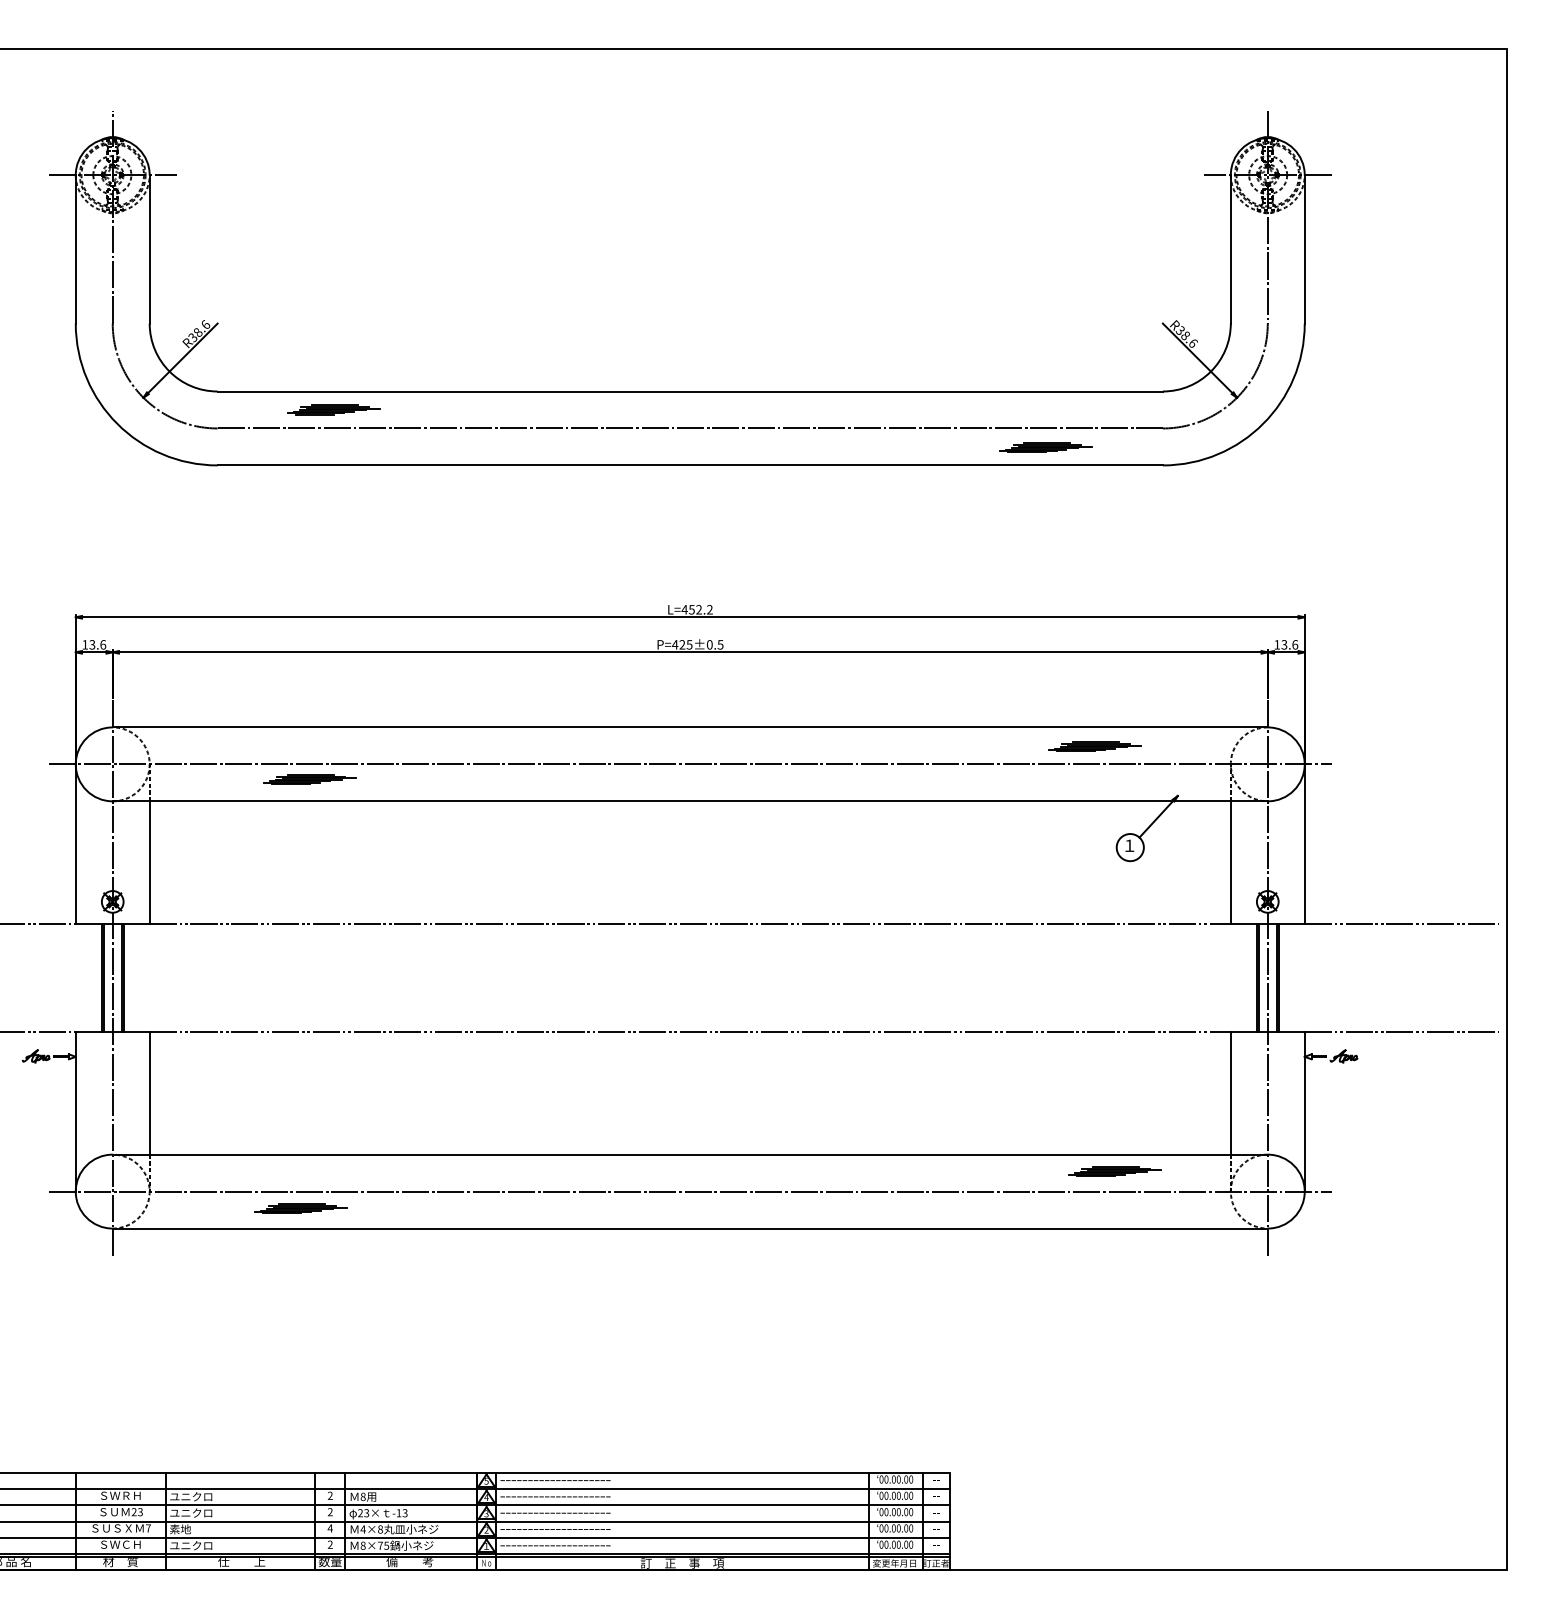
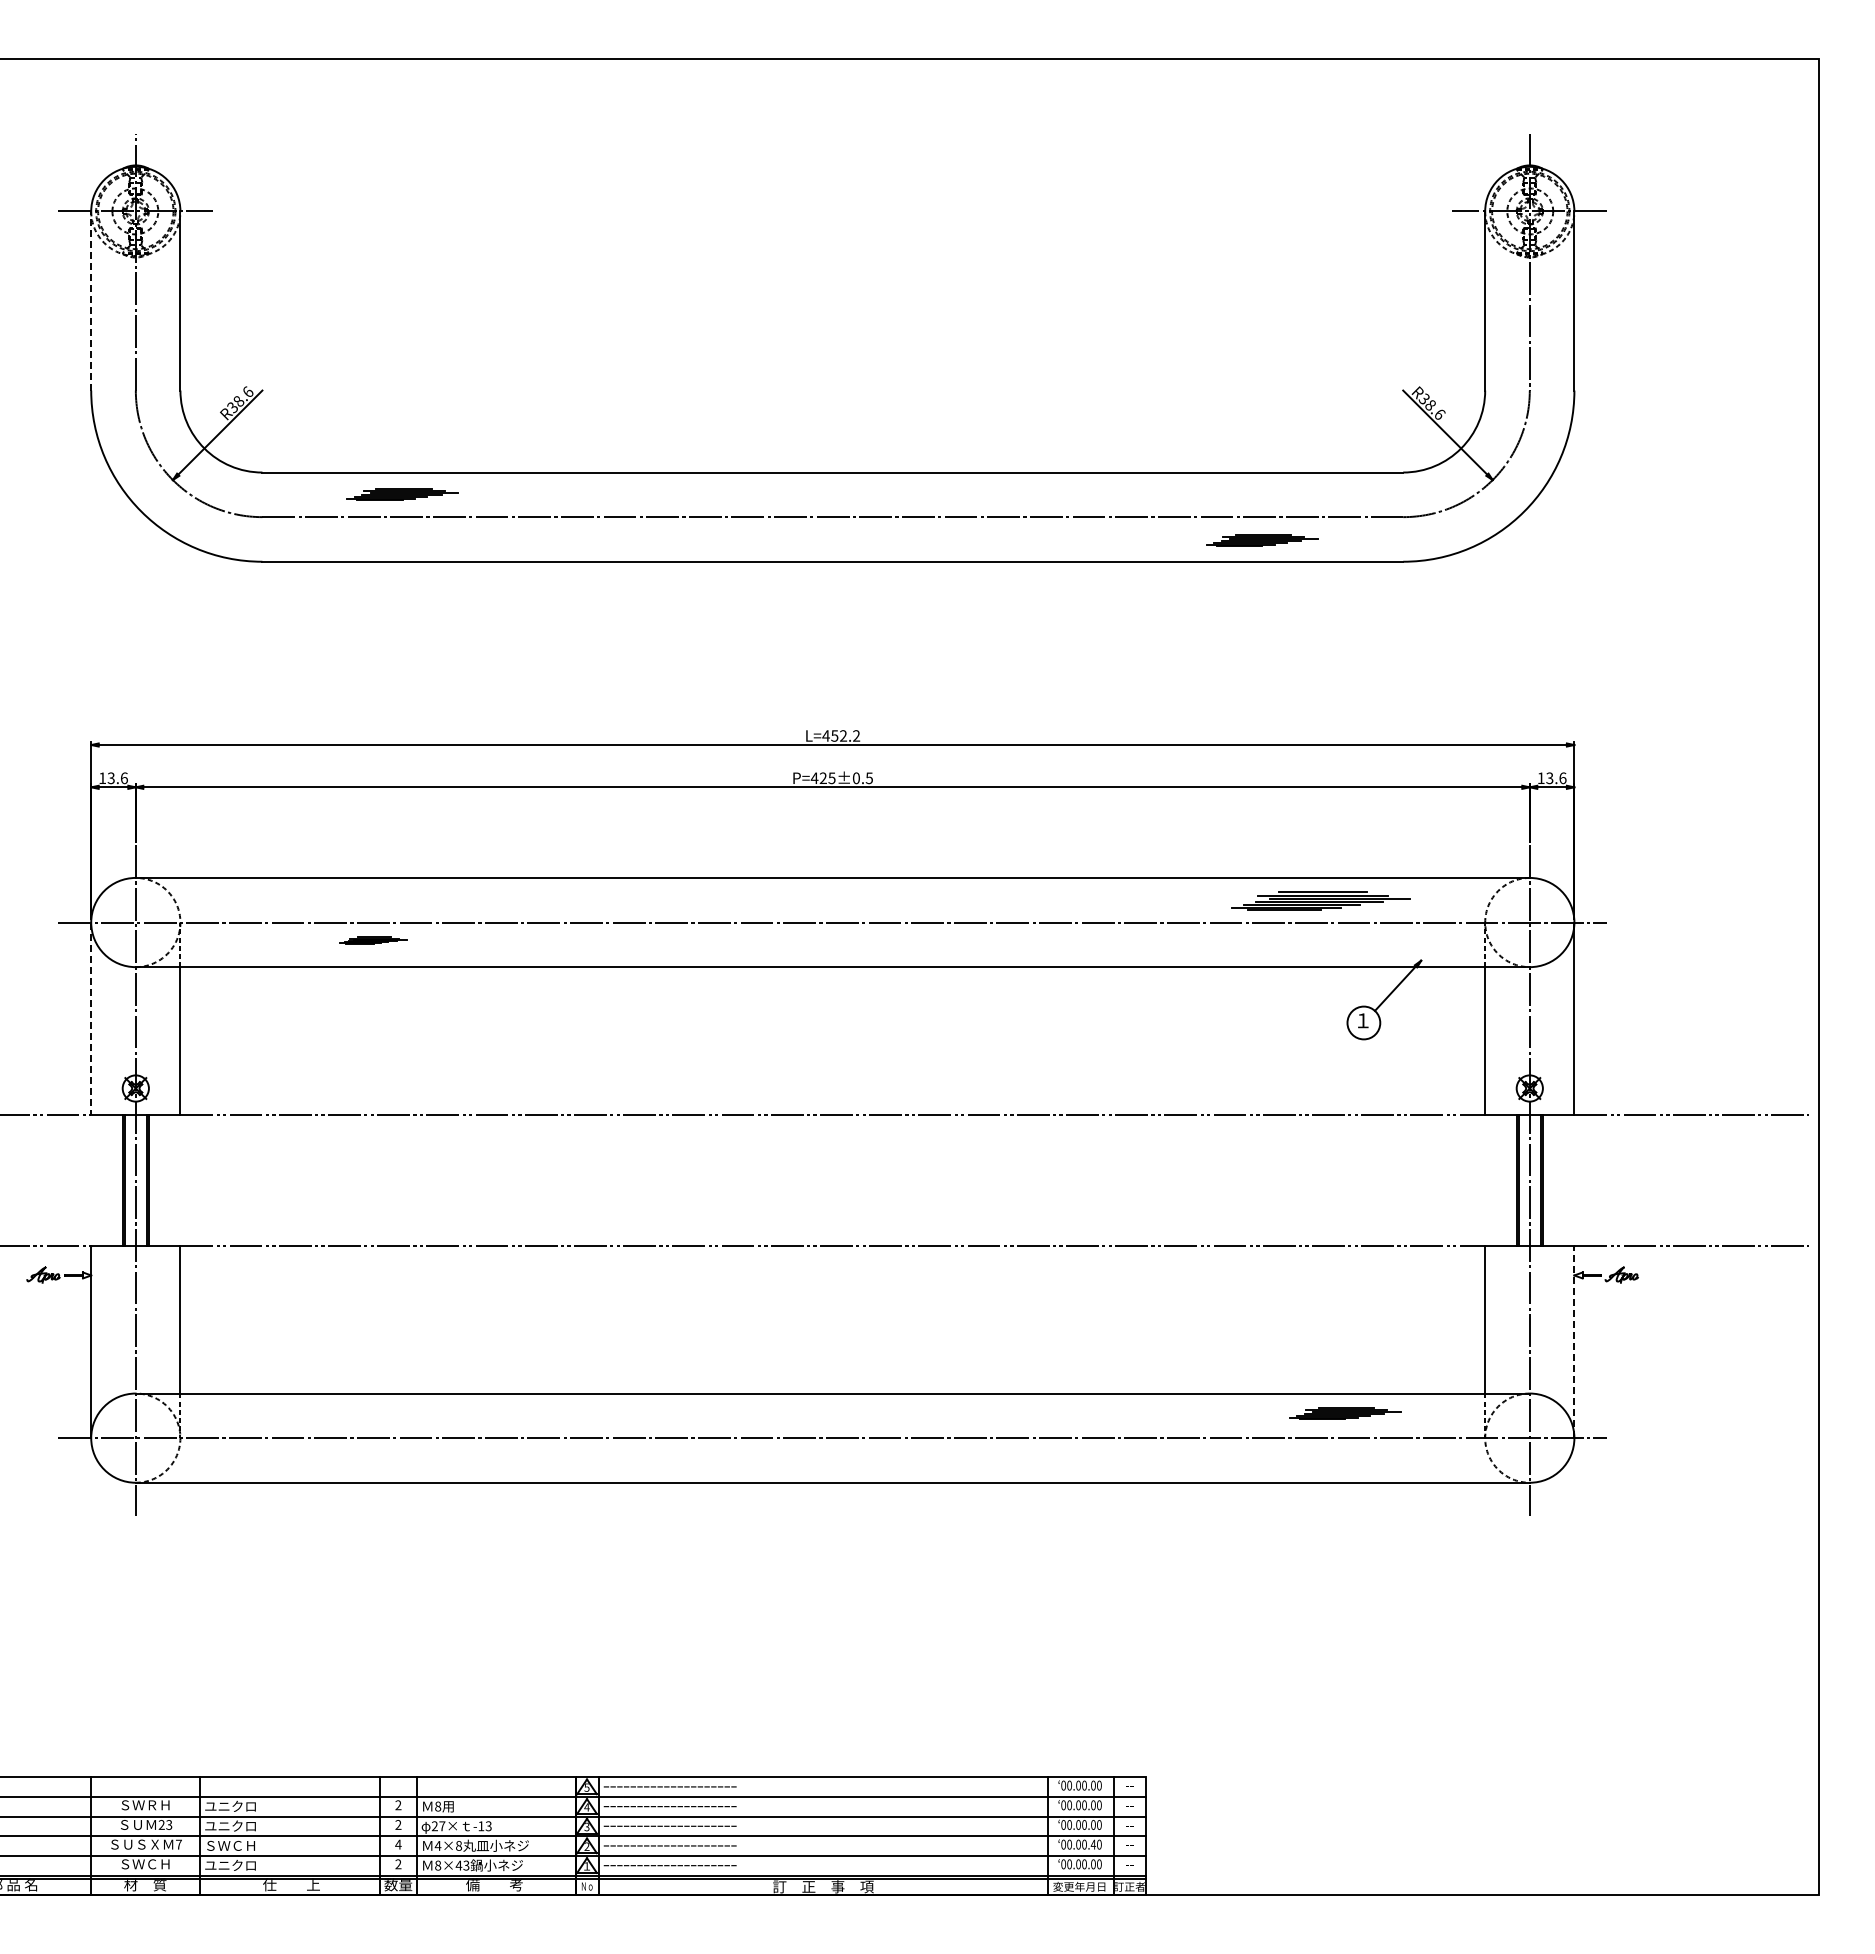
line: (76, 249) -> (91, 301), solid -> dashed
part: (1095, 746) -> (1321, 901), size x1.6
part: (309, 779) -> (373, 940), size x0.6
line: (76, 844) -> (91, 1019), solid -> dashed
line: (1304, 1111) -> (1574, 1341), solid -> dashed
part: (300, 1208) -> (362, 1458), removed
text: (366, 1513) -> (442, 1826), 23× -> 27×
text: (906, 1528) -> (1093, 1844), 00.00.00 -> 00.00.40
text: (191, 1529) -> (230, 1845), 素地 -> ＳＷＣＨ
text: (383, 1545) -> (462, 1865), 8×75 -> 8×43

